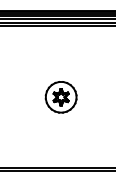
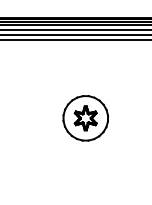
part: (60, 97) -> (84, 118), moved

